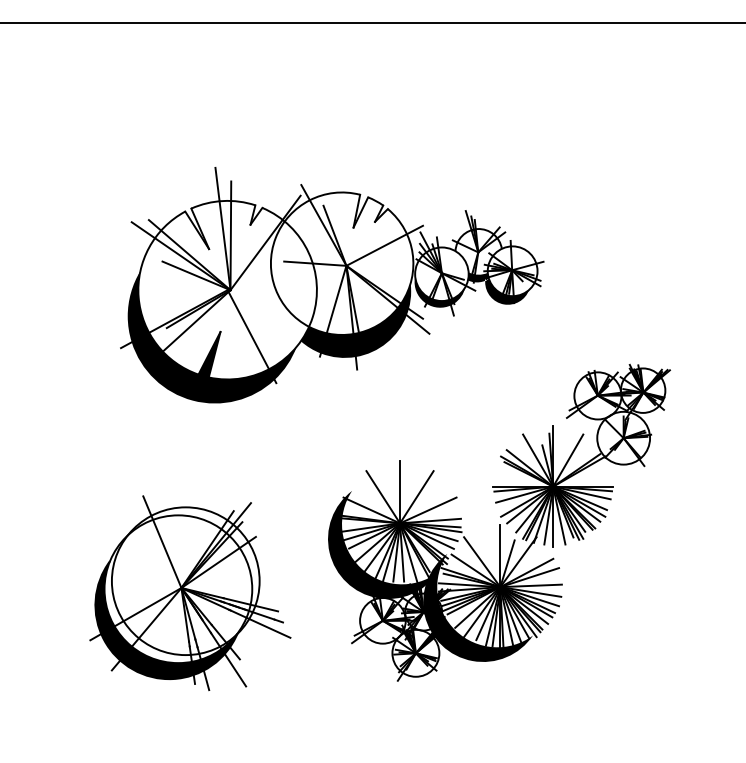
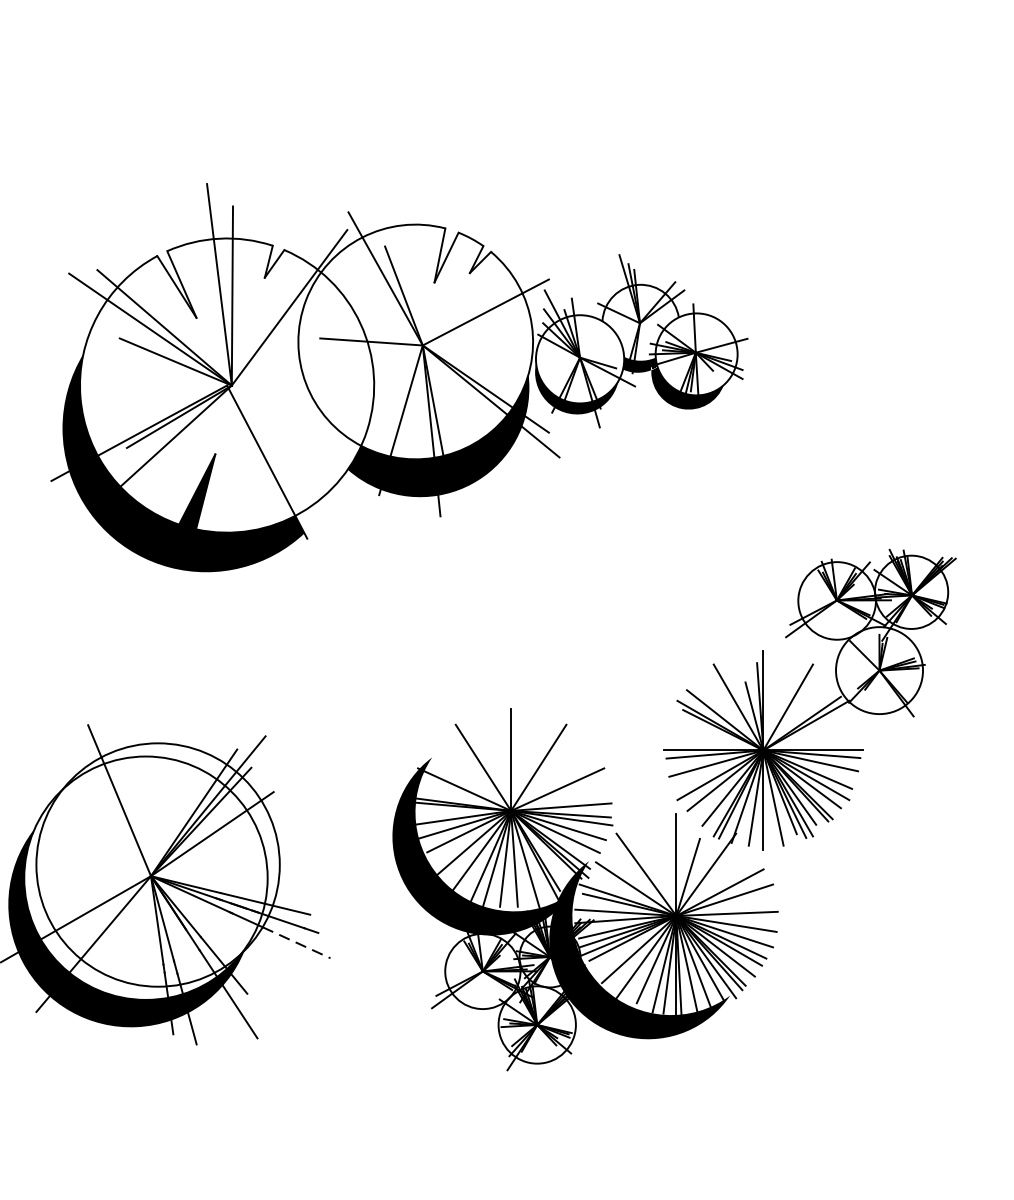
fill: (282, 362) -> (317, 504), removed
part: (499, 522) -> (674, 809), moved
line: (269, 628) -> (296, 942), solid -> dashed

